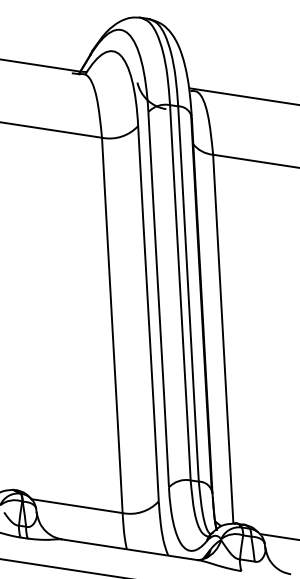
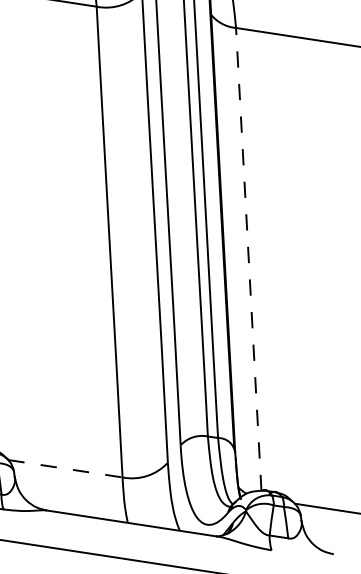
line: (223, 338) -> (249, 258), solid -> dashed
line: (77, 506) -> (65, 469), solid -> dashed

